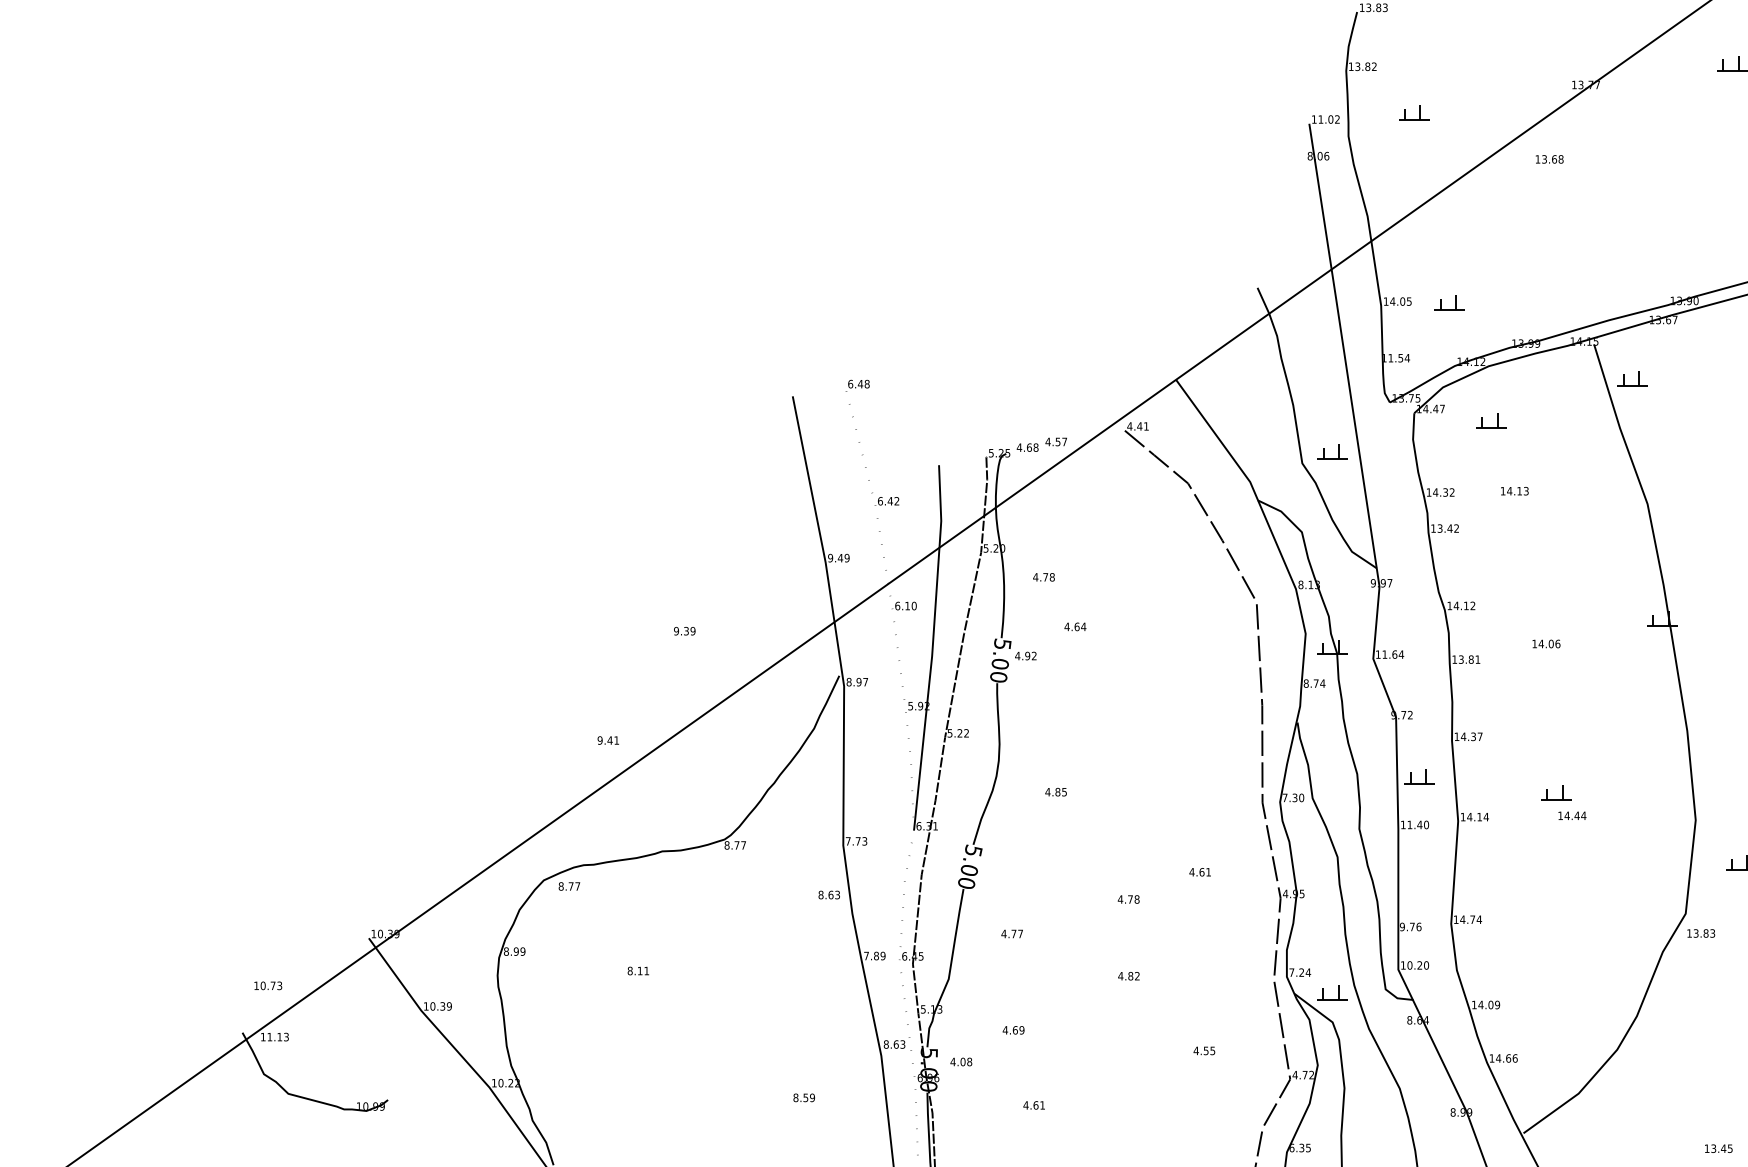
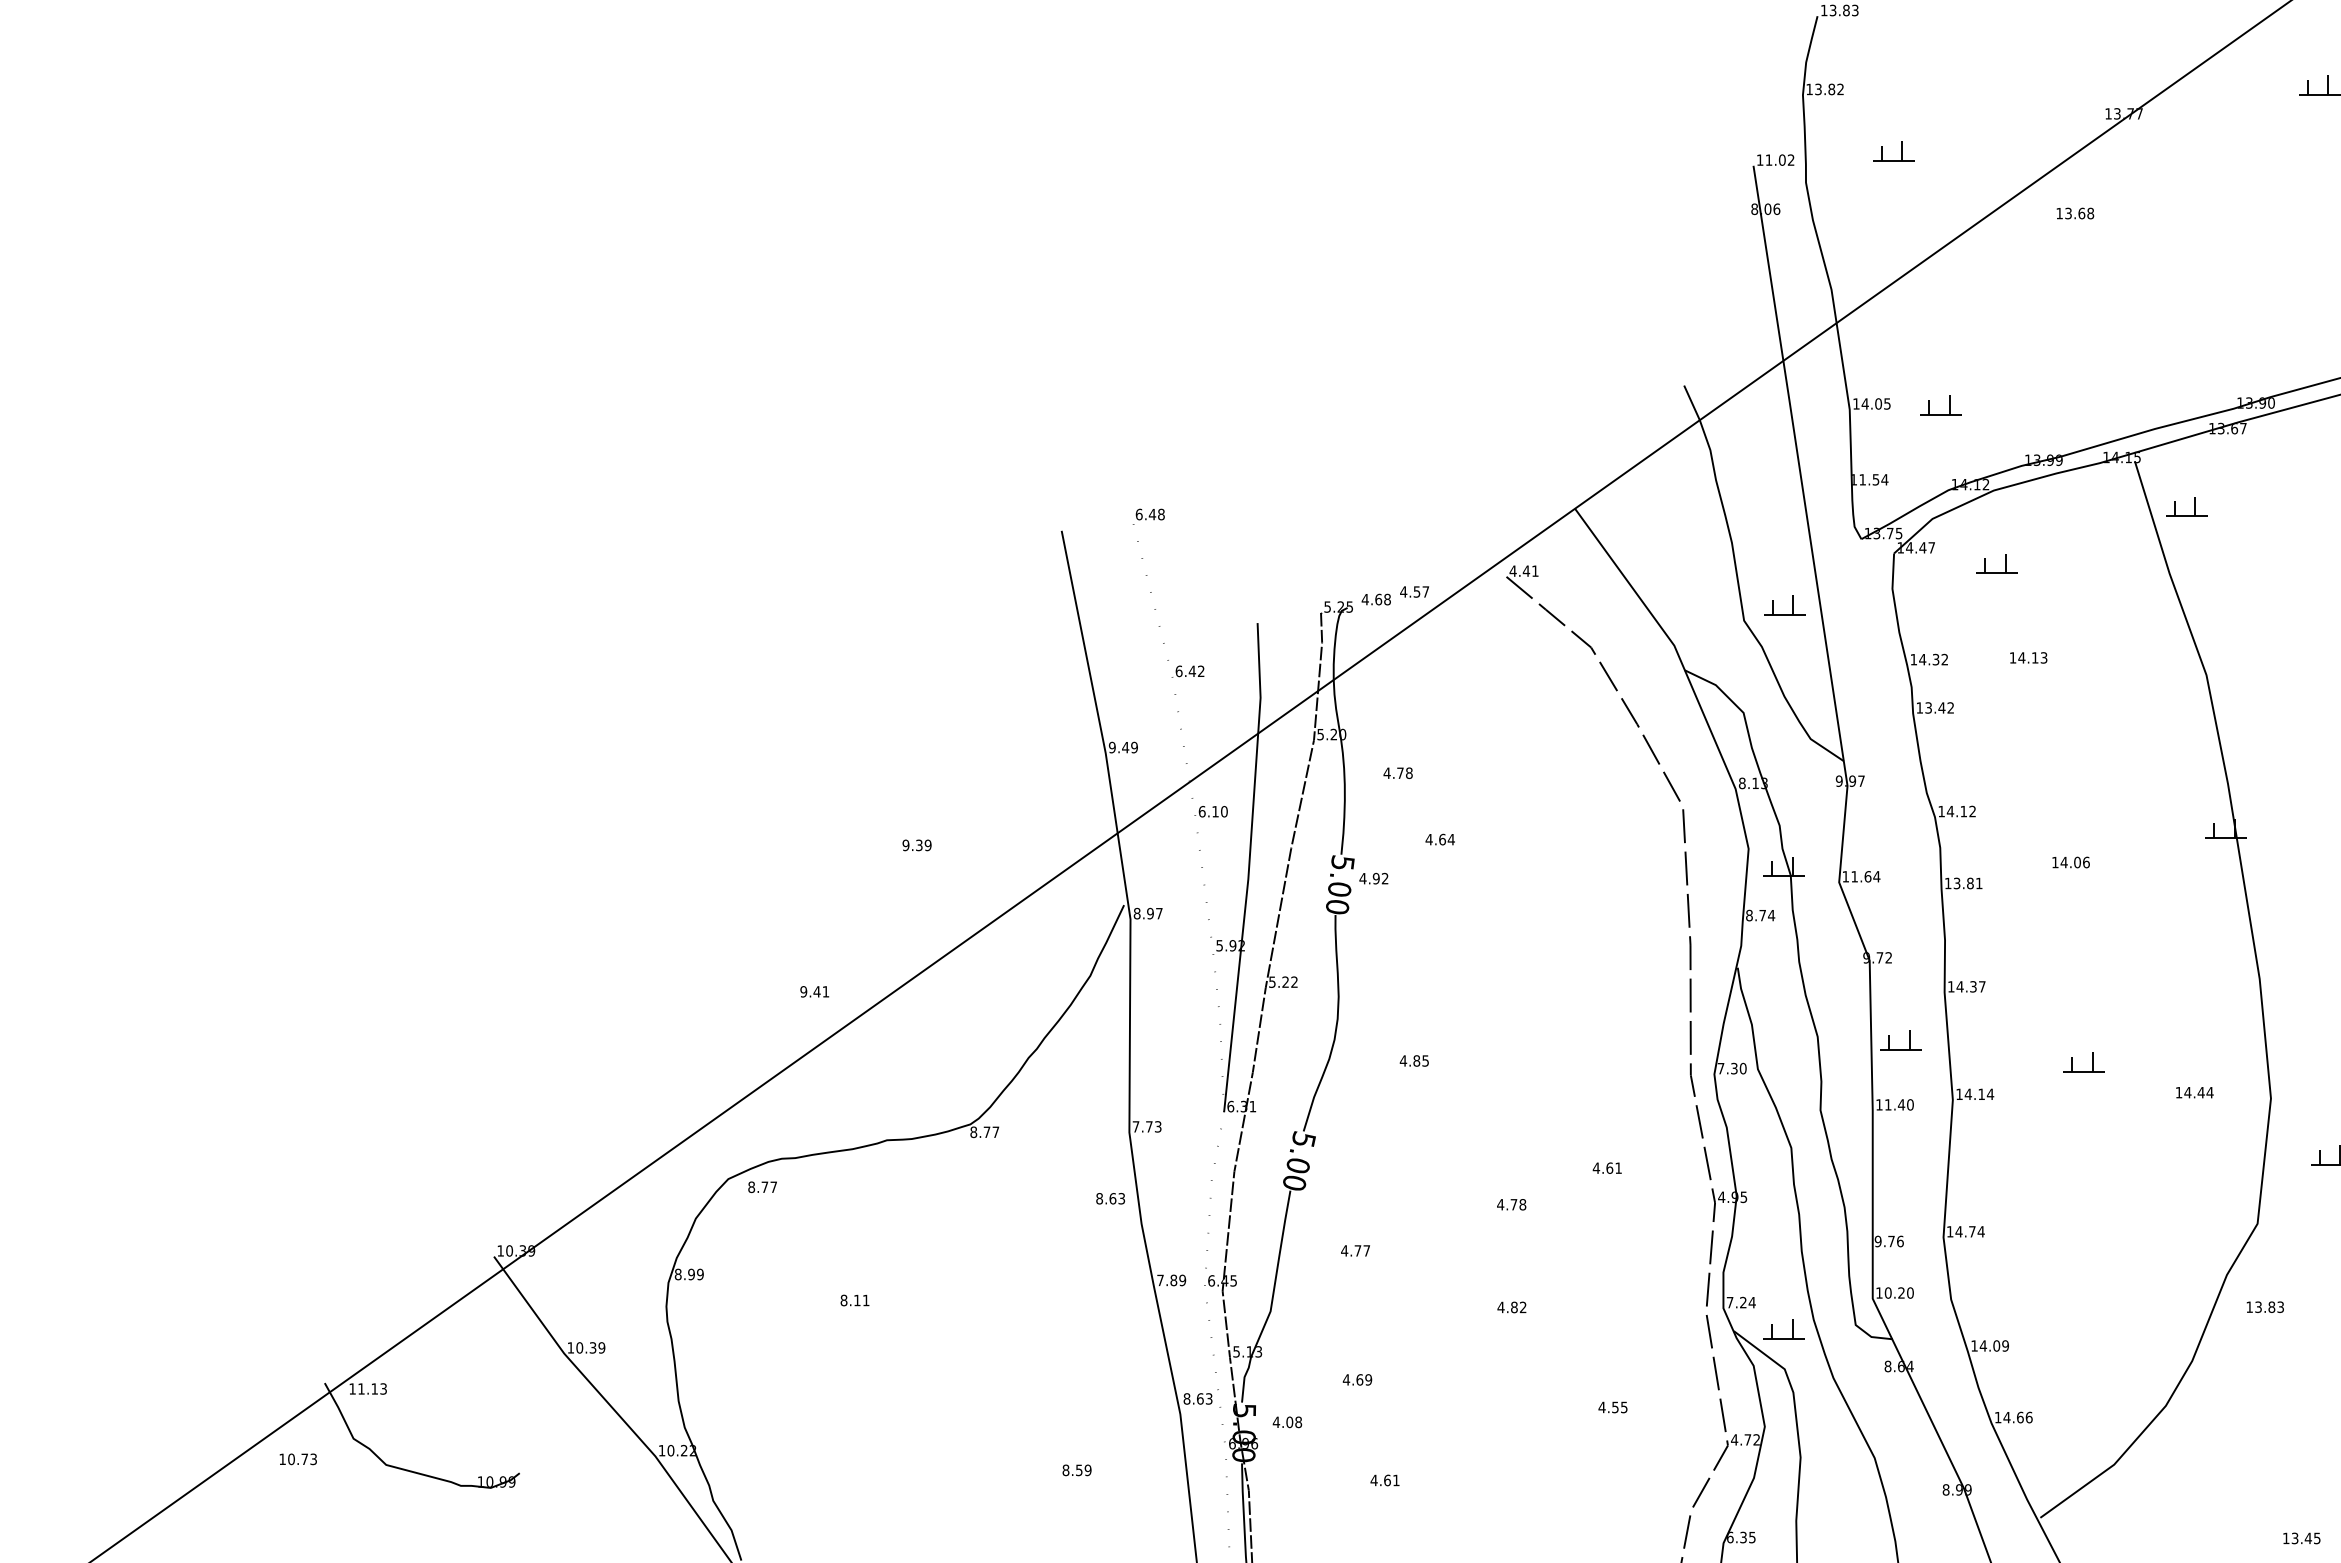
text: (1572, 815) -> (2194, 1092), moved
text: (1700, 932) -> (2264, 1306), moved
text: (267, 985) -> (297, 1459), moved

